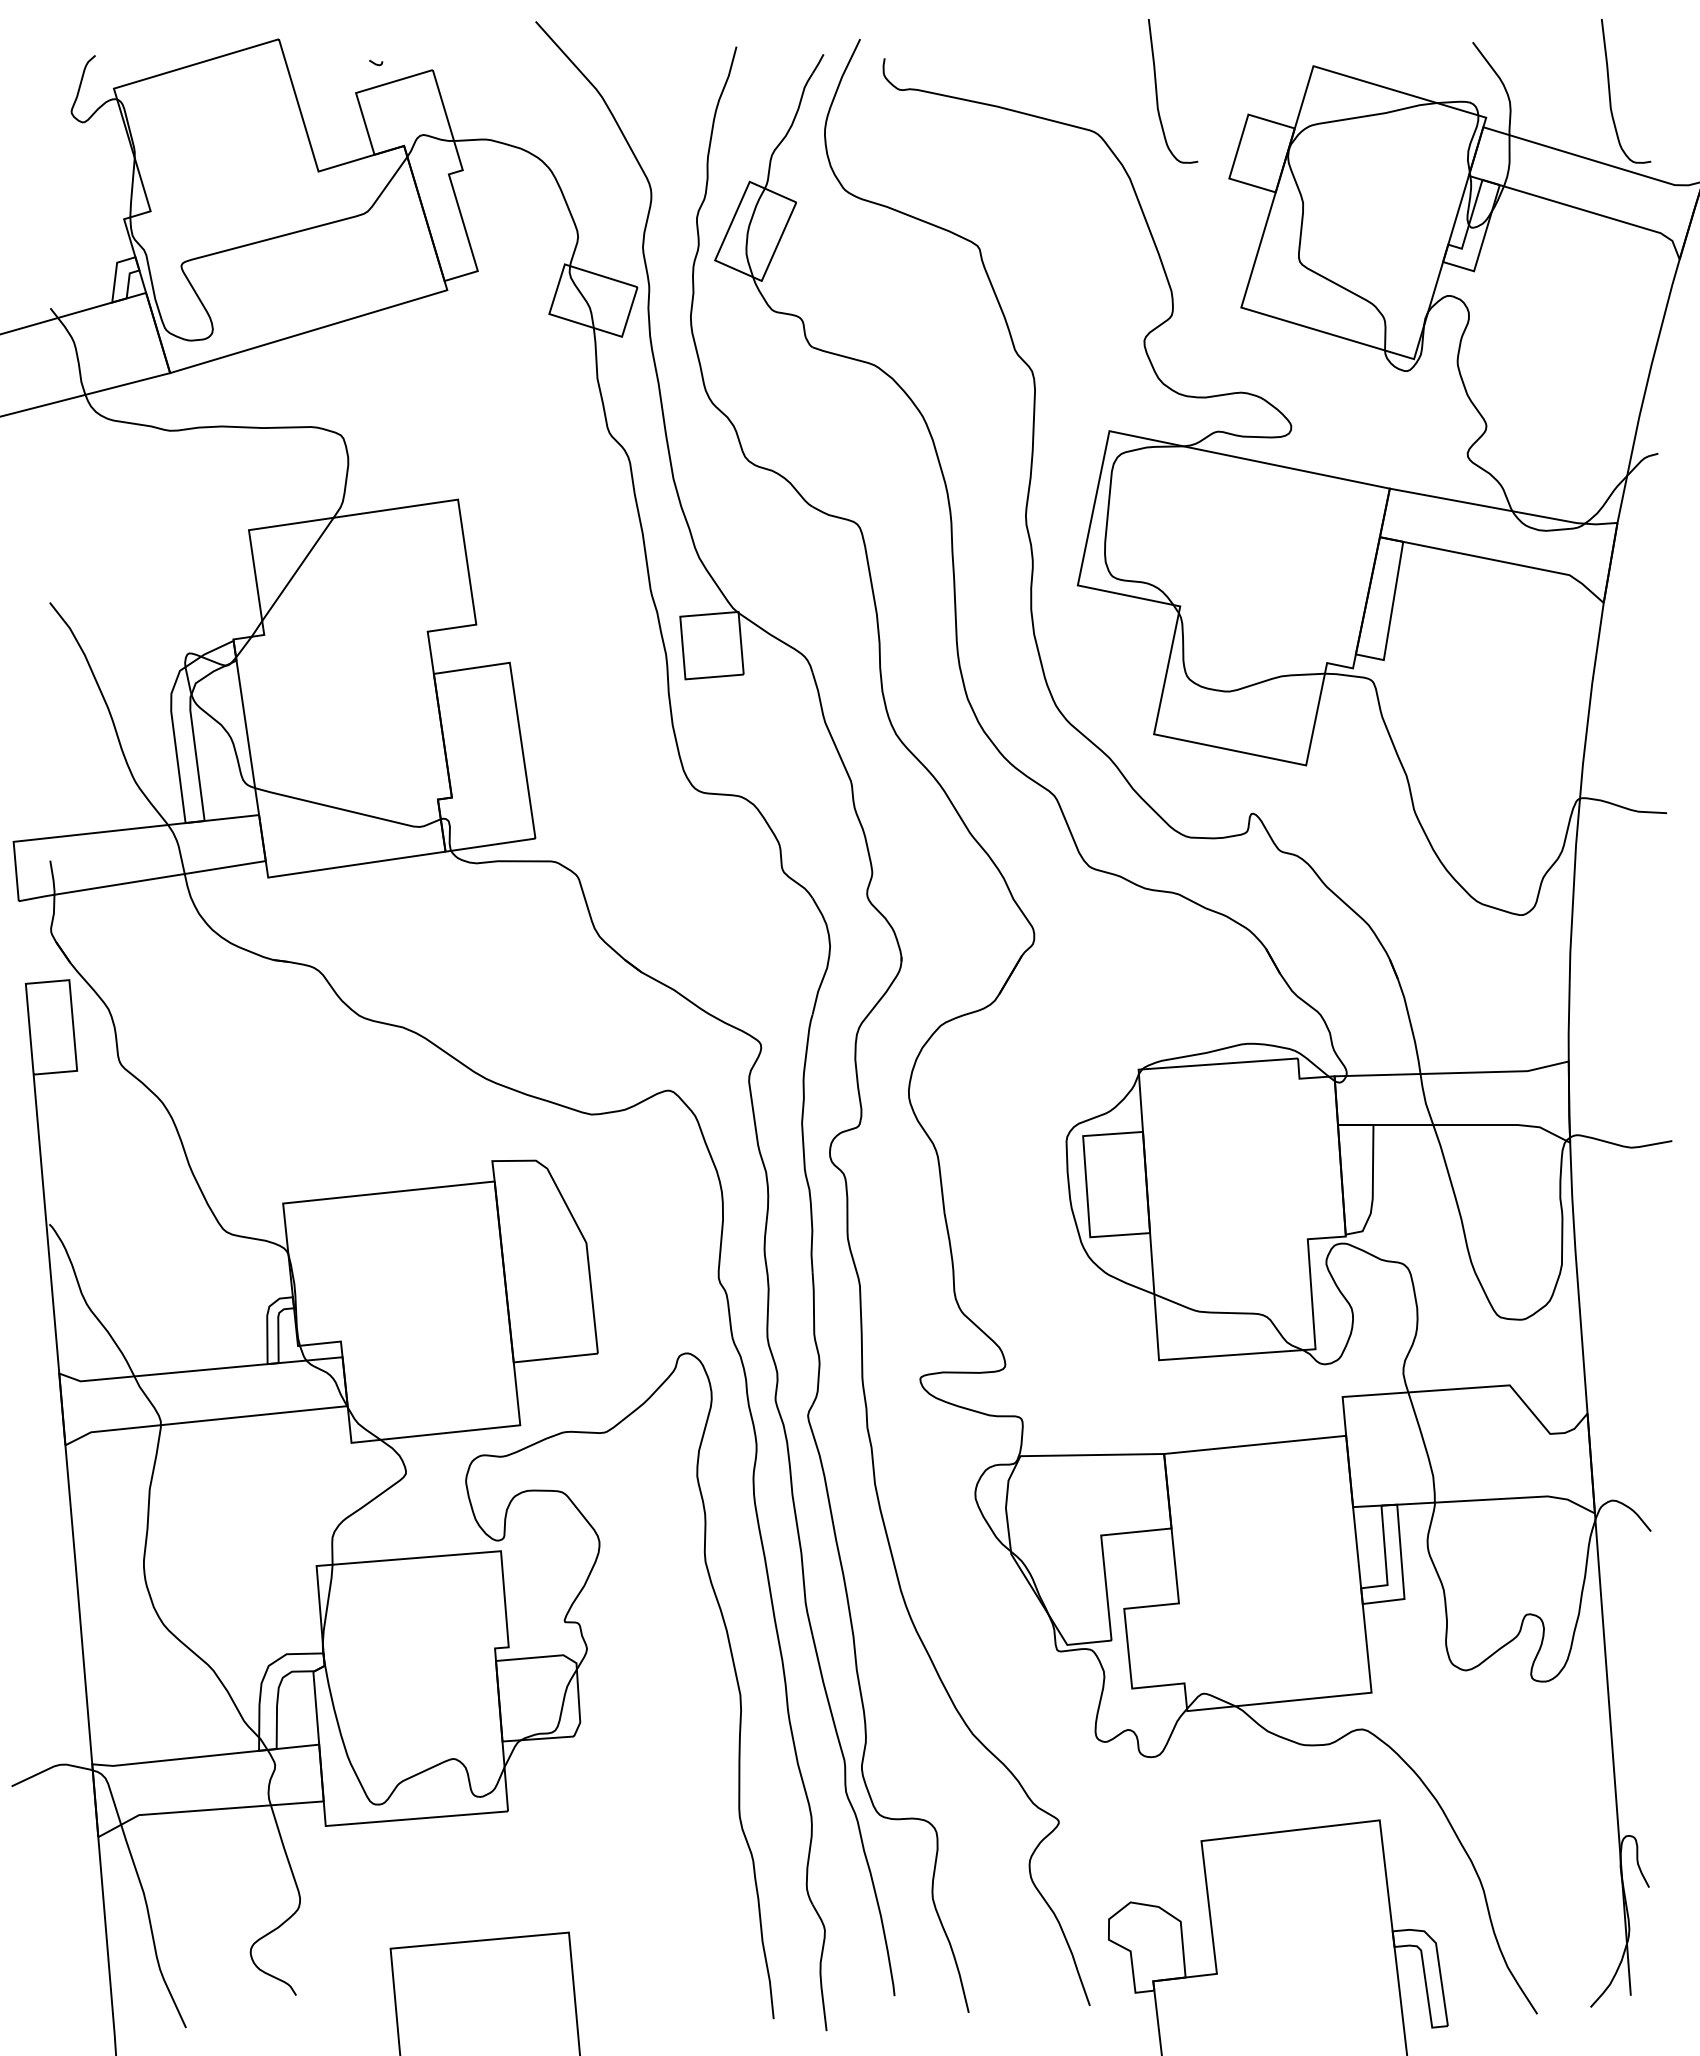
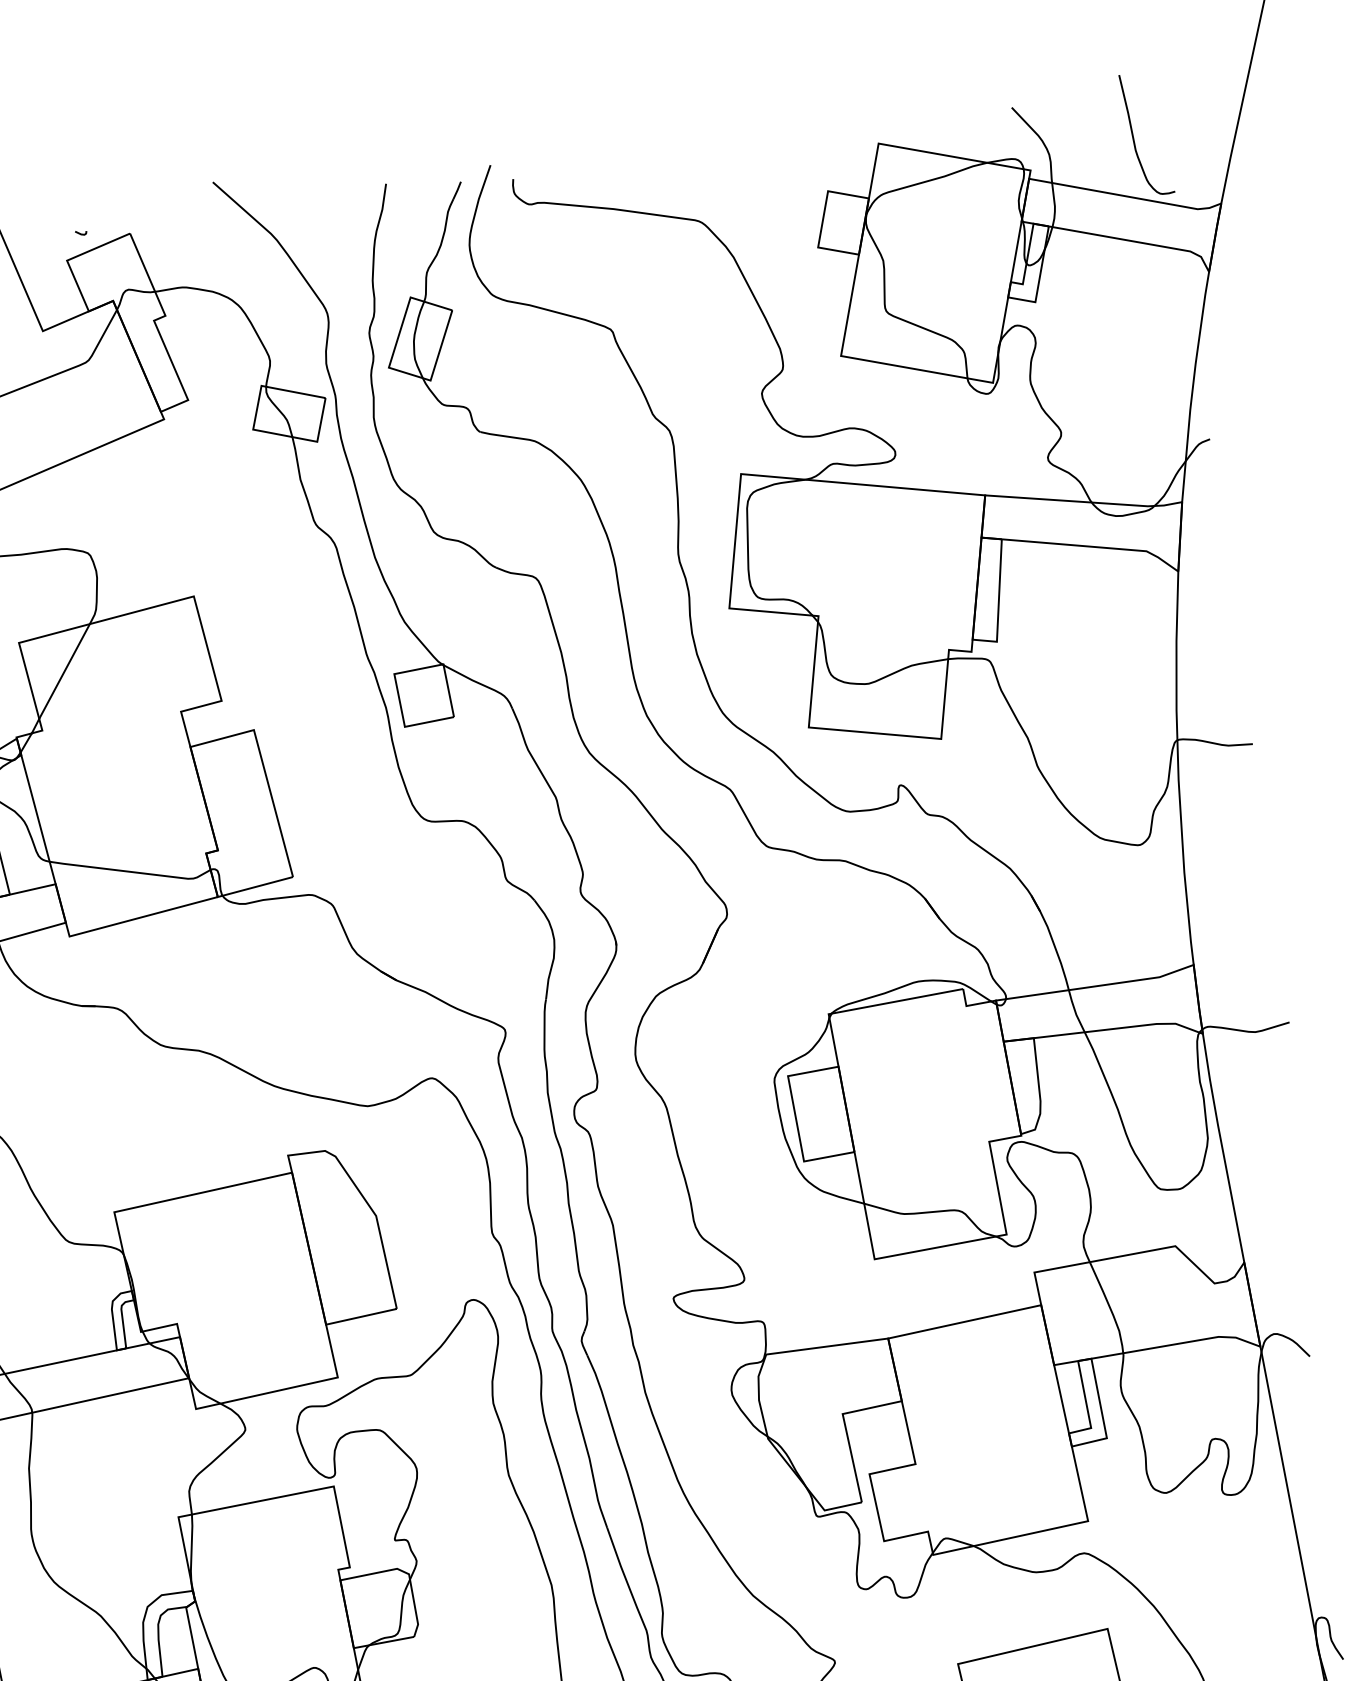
curve: (1157, 91) -> (748, 180), removed

